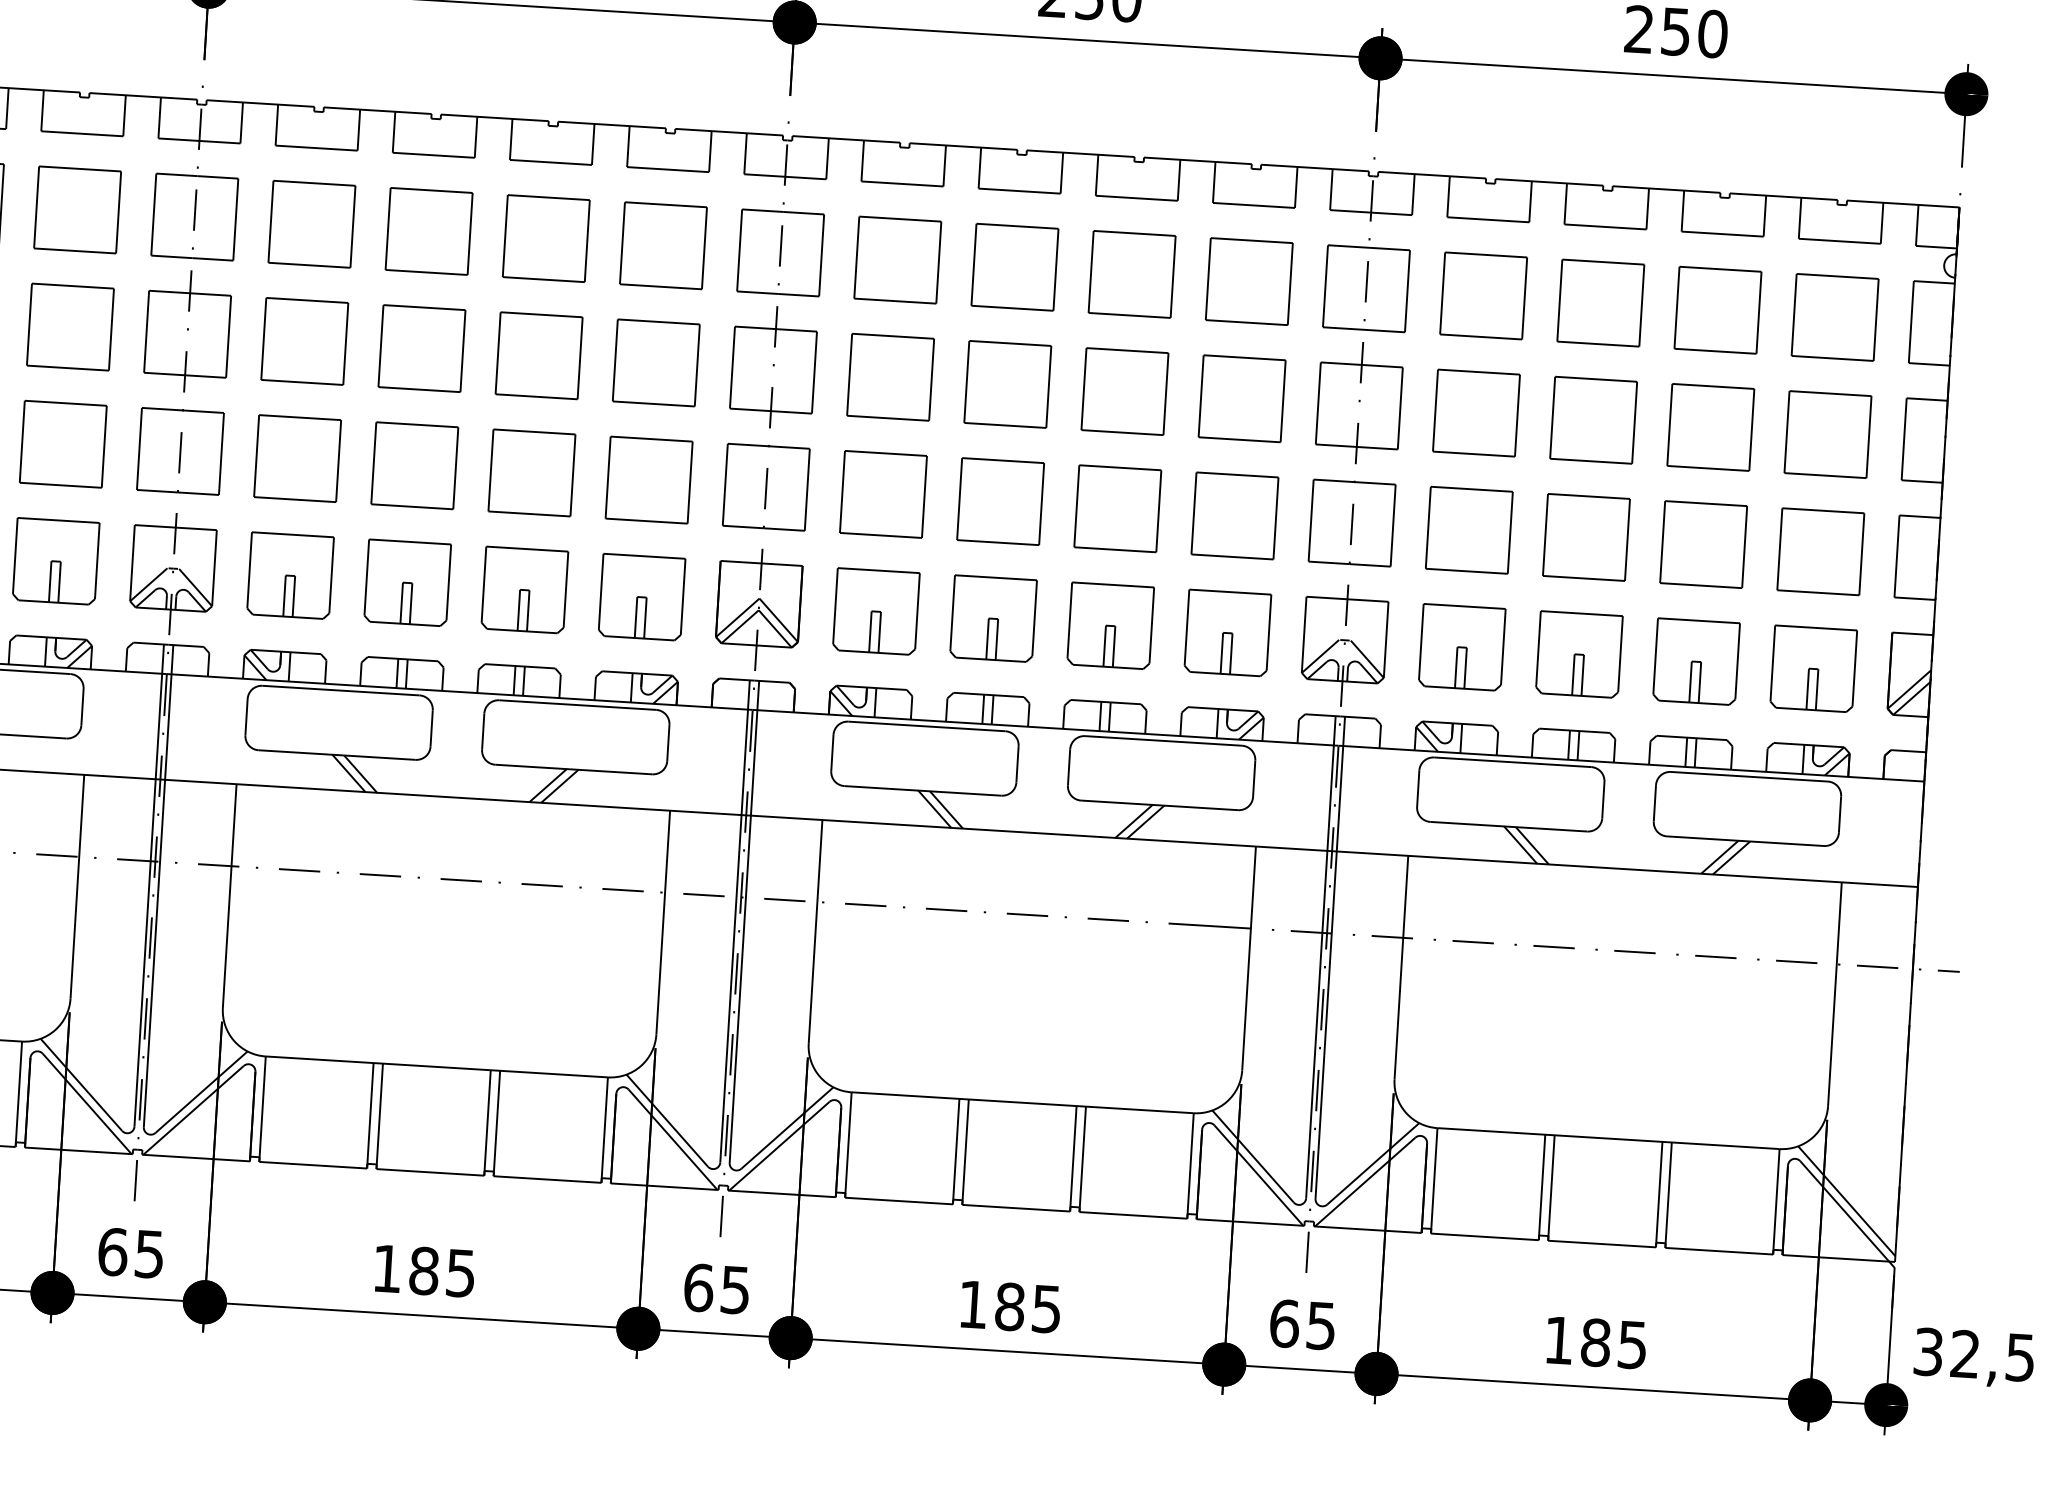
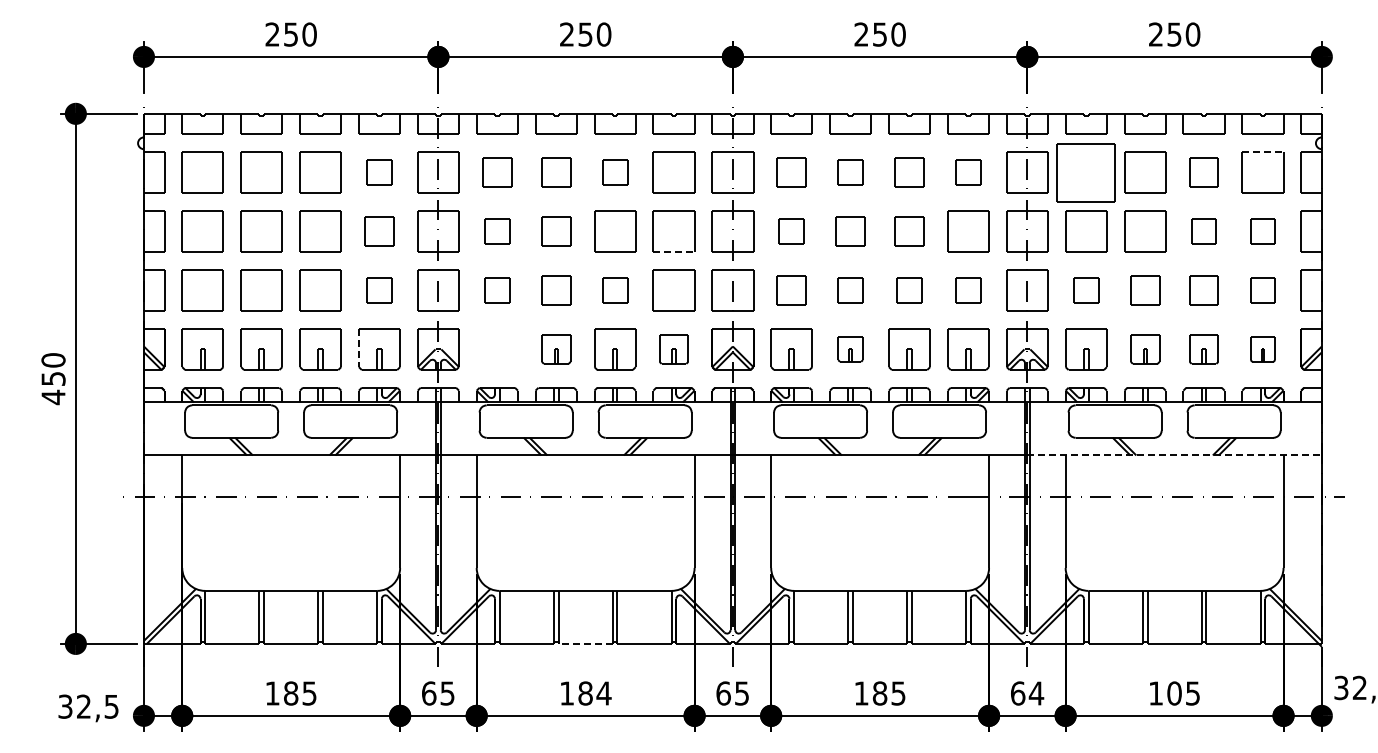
part: (77, 209) -> (379, 172), size x0.6
part: (312, 223) -> (497, 172), size x0.7
part: (429, 230) -> (556, 172), size x0.7
part: (547, 238) -> (615, 172), size x0.6
part: (897, 259) -> (791, 172), size x0.7
part: (1014, 266) -> (850, 172), size x0.6
part: (1132, 273) -> (909, 172), size x0.7
line: (1836, 277) -> (1262, 152), solid -> dashed
part: (1249, 281) -> (968, 172), size x0.6
part: (1484, 295) -> (1086, 172), size x1.4
part: (1716, 309) -> (1203, 172), size x0.7
part: (70, 326) -> (379, 231), size x0.7
part: (305, 341) -> (497, 231), size x0.6
part: (422, 348) -> (556, 231), size x0.7
part: (890, 376) -> (791, 231), size x0.6
part: (1007, 384) -> (850, 231), size x0.7
part: (1124, 391) -> (909, 231), size x0.7
line: (654, 404) -> (674, 252), solid -> dashed
part: (1709, 427) -> (1203, 231), size x0.6
part: (1827, 434) -> (1262, 231), size x0.6
part: (63, 444) -> (379, 290), size x0.6
part: (297, 458) -> (497, 290), size x0.6
part: (415, 465) -> (556, 290), size x0.7
part: (532, 472) -> (615, 290), size x0.6
part: (882, 494) -> (791, 290), size x0.7
part: (1000, 501) -> (850, 290), size x0.6
part: (1117, 508) -> (909, 290), size x0.6
part: (1235, 515) -> (968, 290), size x0.6
part: (1469, 530) -> (1086, 290), size x0.6
part: (1587, 537) -> (1145, 290), size x0.7
part: (1702, 544) -> (1203, 290), size x0.7
part: (1819, 551) -> (1262, 290), size x0.6
line: (14, 557) -> (358, 348), solid -> dashed
part: (290, 575) -> (497, 349), removed
part: (408, 583) -> (556, 349), size x0.7
part: (640, 597) -> (673, 349), size x0.7
part: (993, 618) -> (850, 349), size x0.6
part: (1580, 654) -> (1145, 349), size x0.7
part: (1695, 661) -> (1203, 349), size x0.7
part: (1812, 669) -> (1262, 349), size x0.6
line: (1626, 869) -> (1175, 455), solid -> dashed
line: (430, 1171) -> (585, 643), solid -> dashed
text: (459, 1273) -> (603, 693), 185 -> 184
text: (1321, 1325) -> (1036, 693), 65 -> 64
text: (1595, 1342) -> (1174, 693), 185 -> 105

